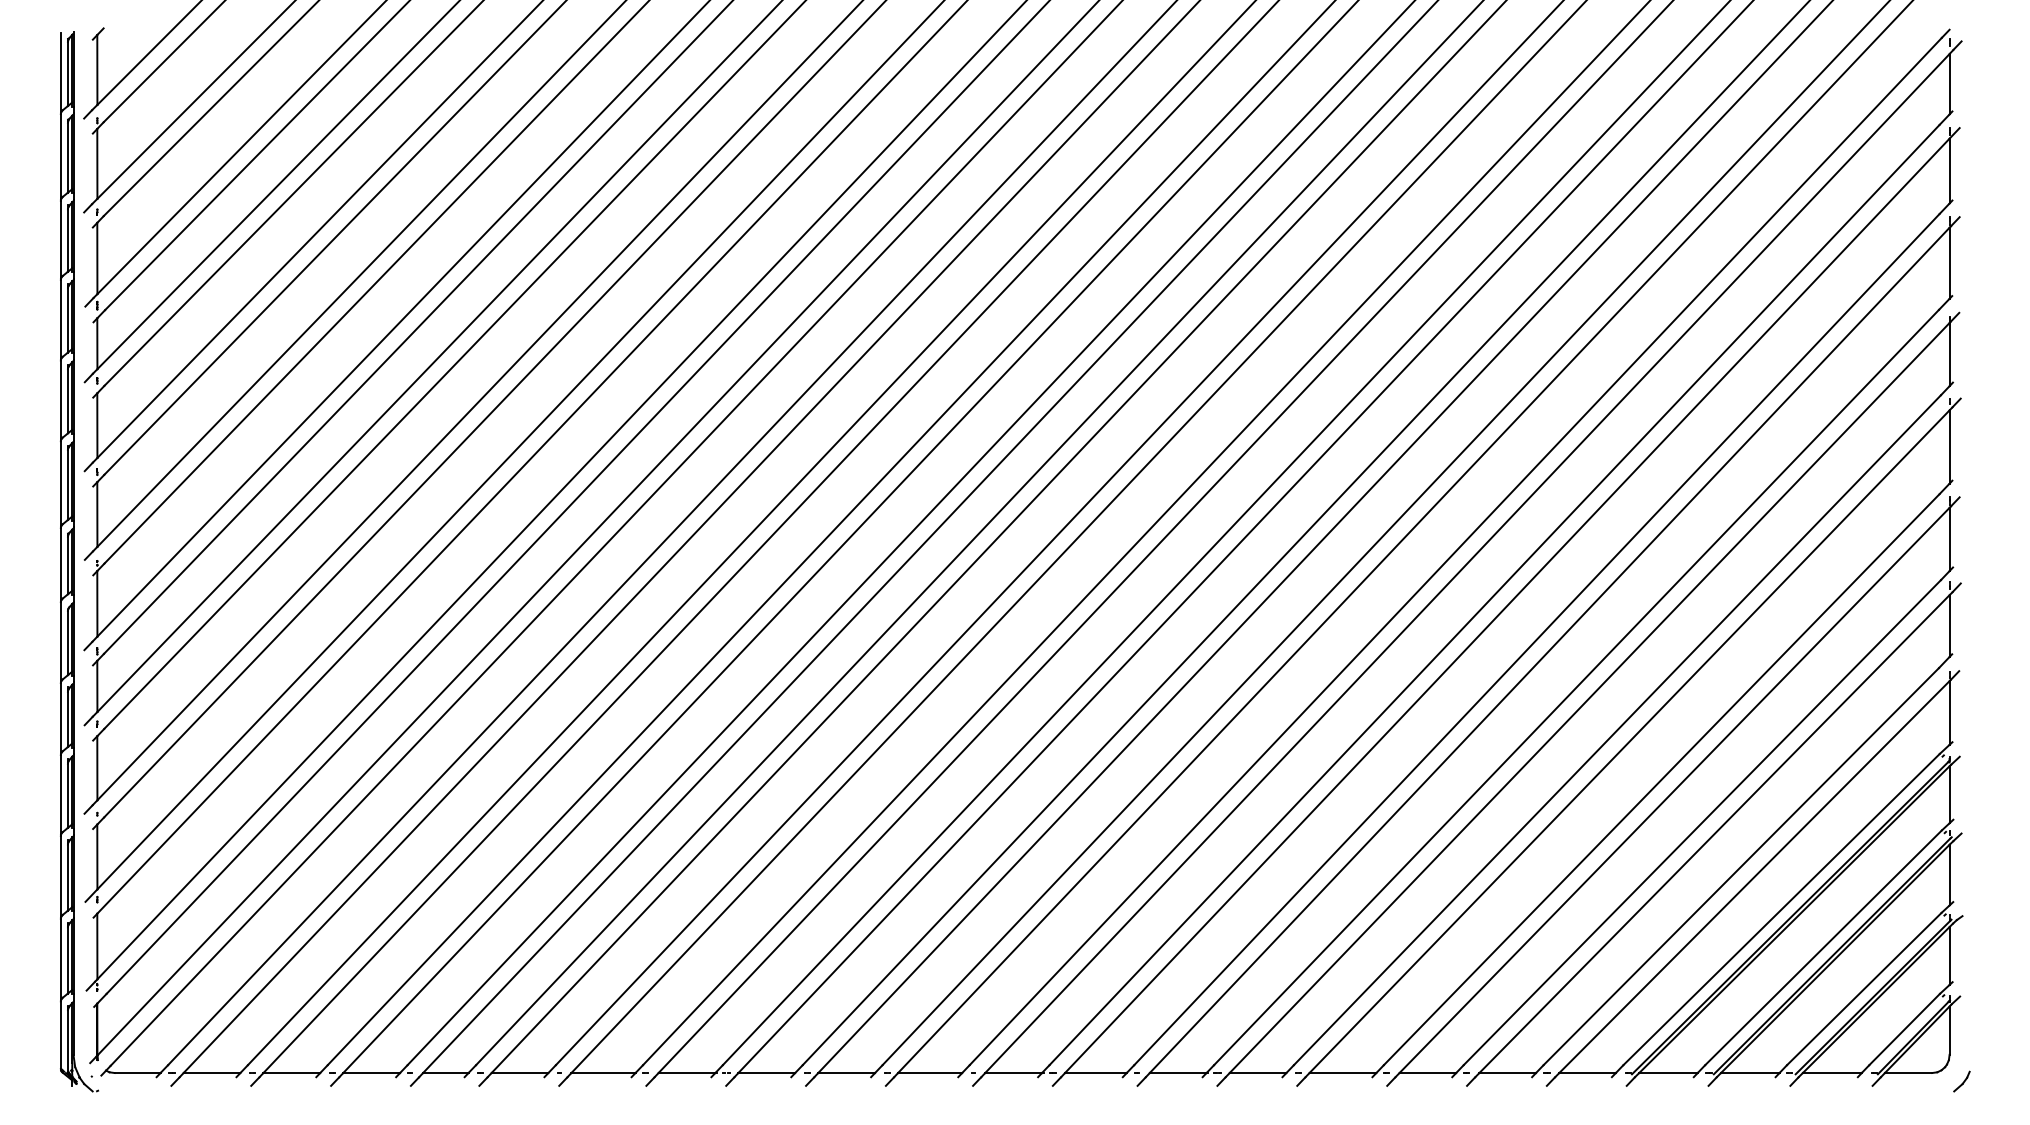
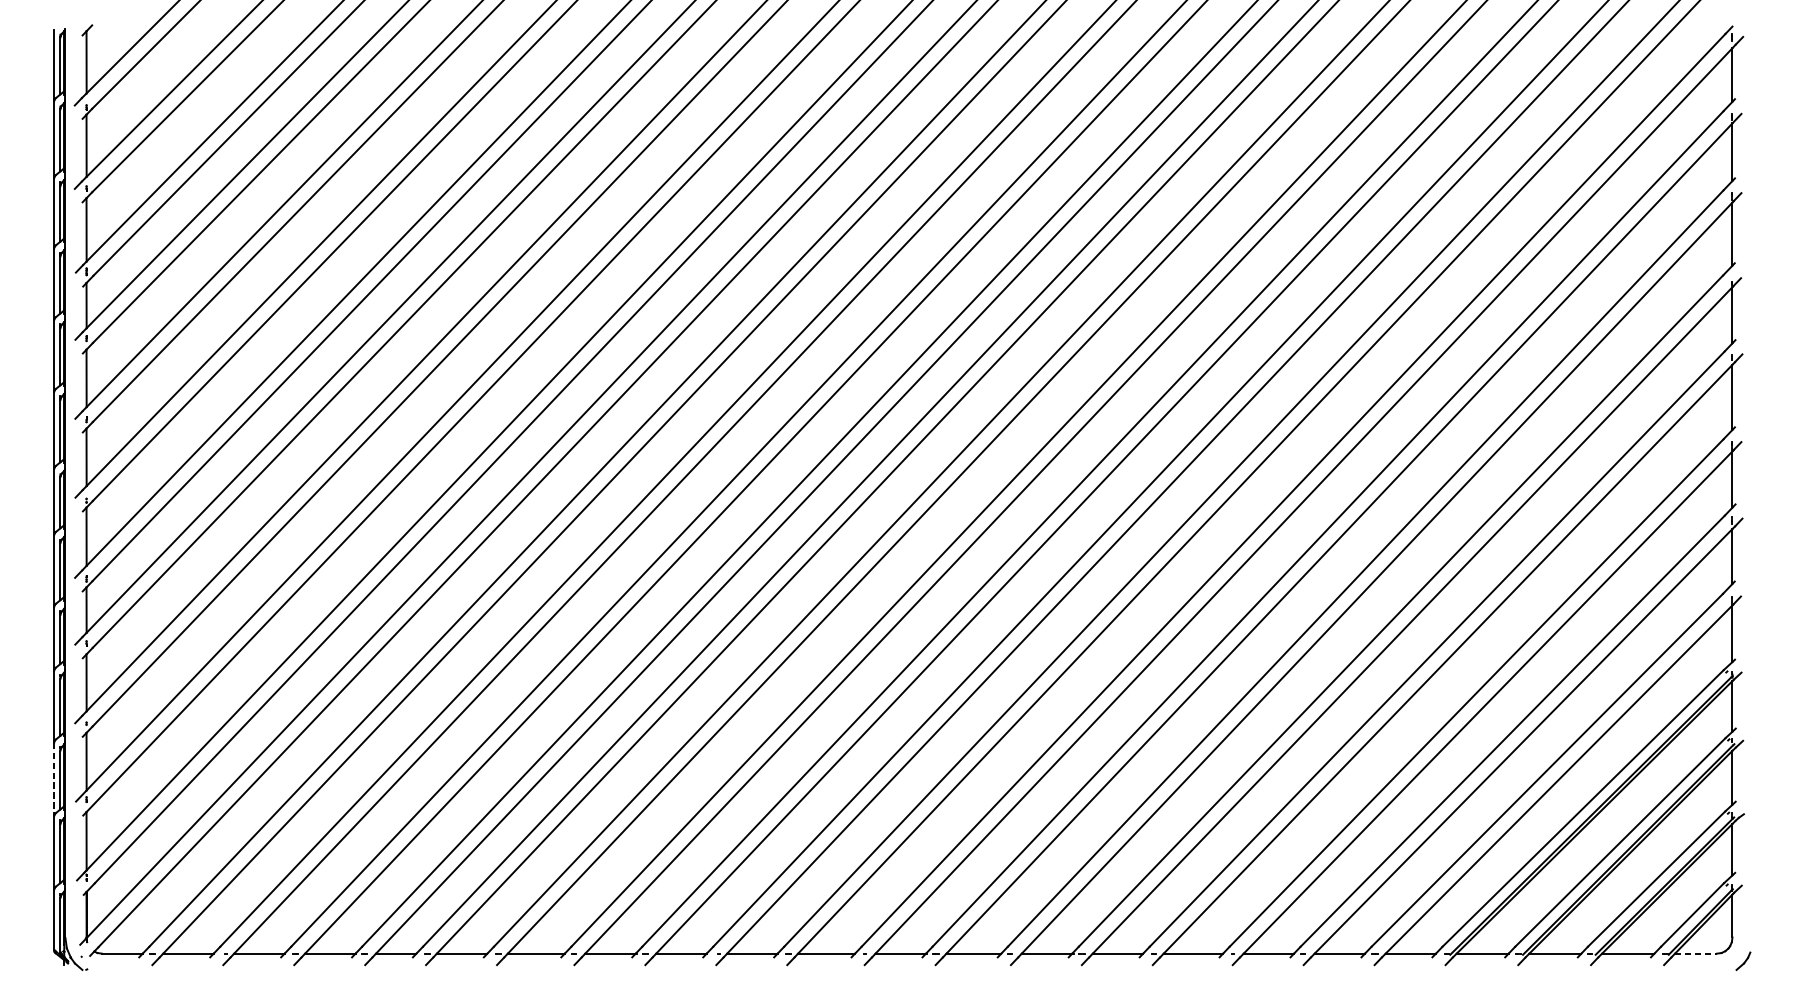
line: (60, 877) -> (53, 779), solid -> dashed
line: (1908, 1073) -> (1695, 954), solid -> dashed

